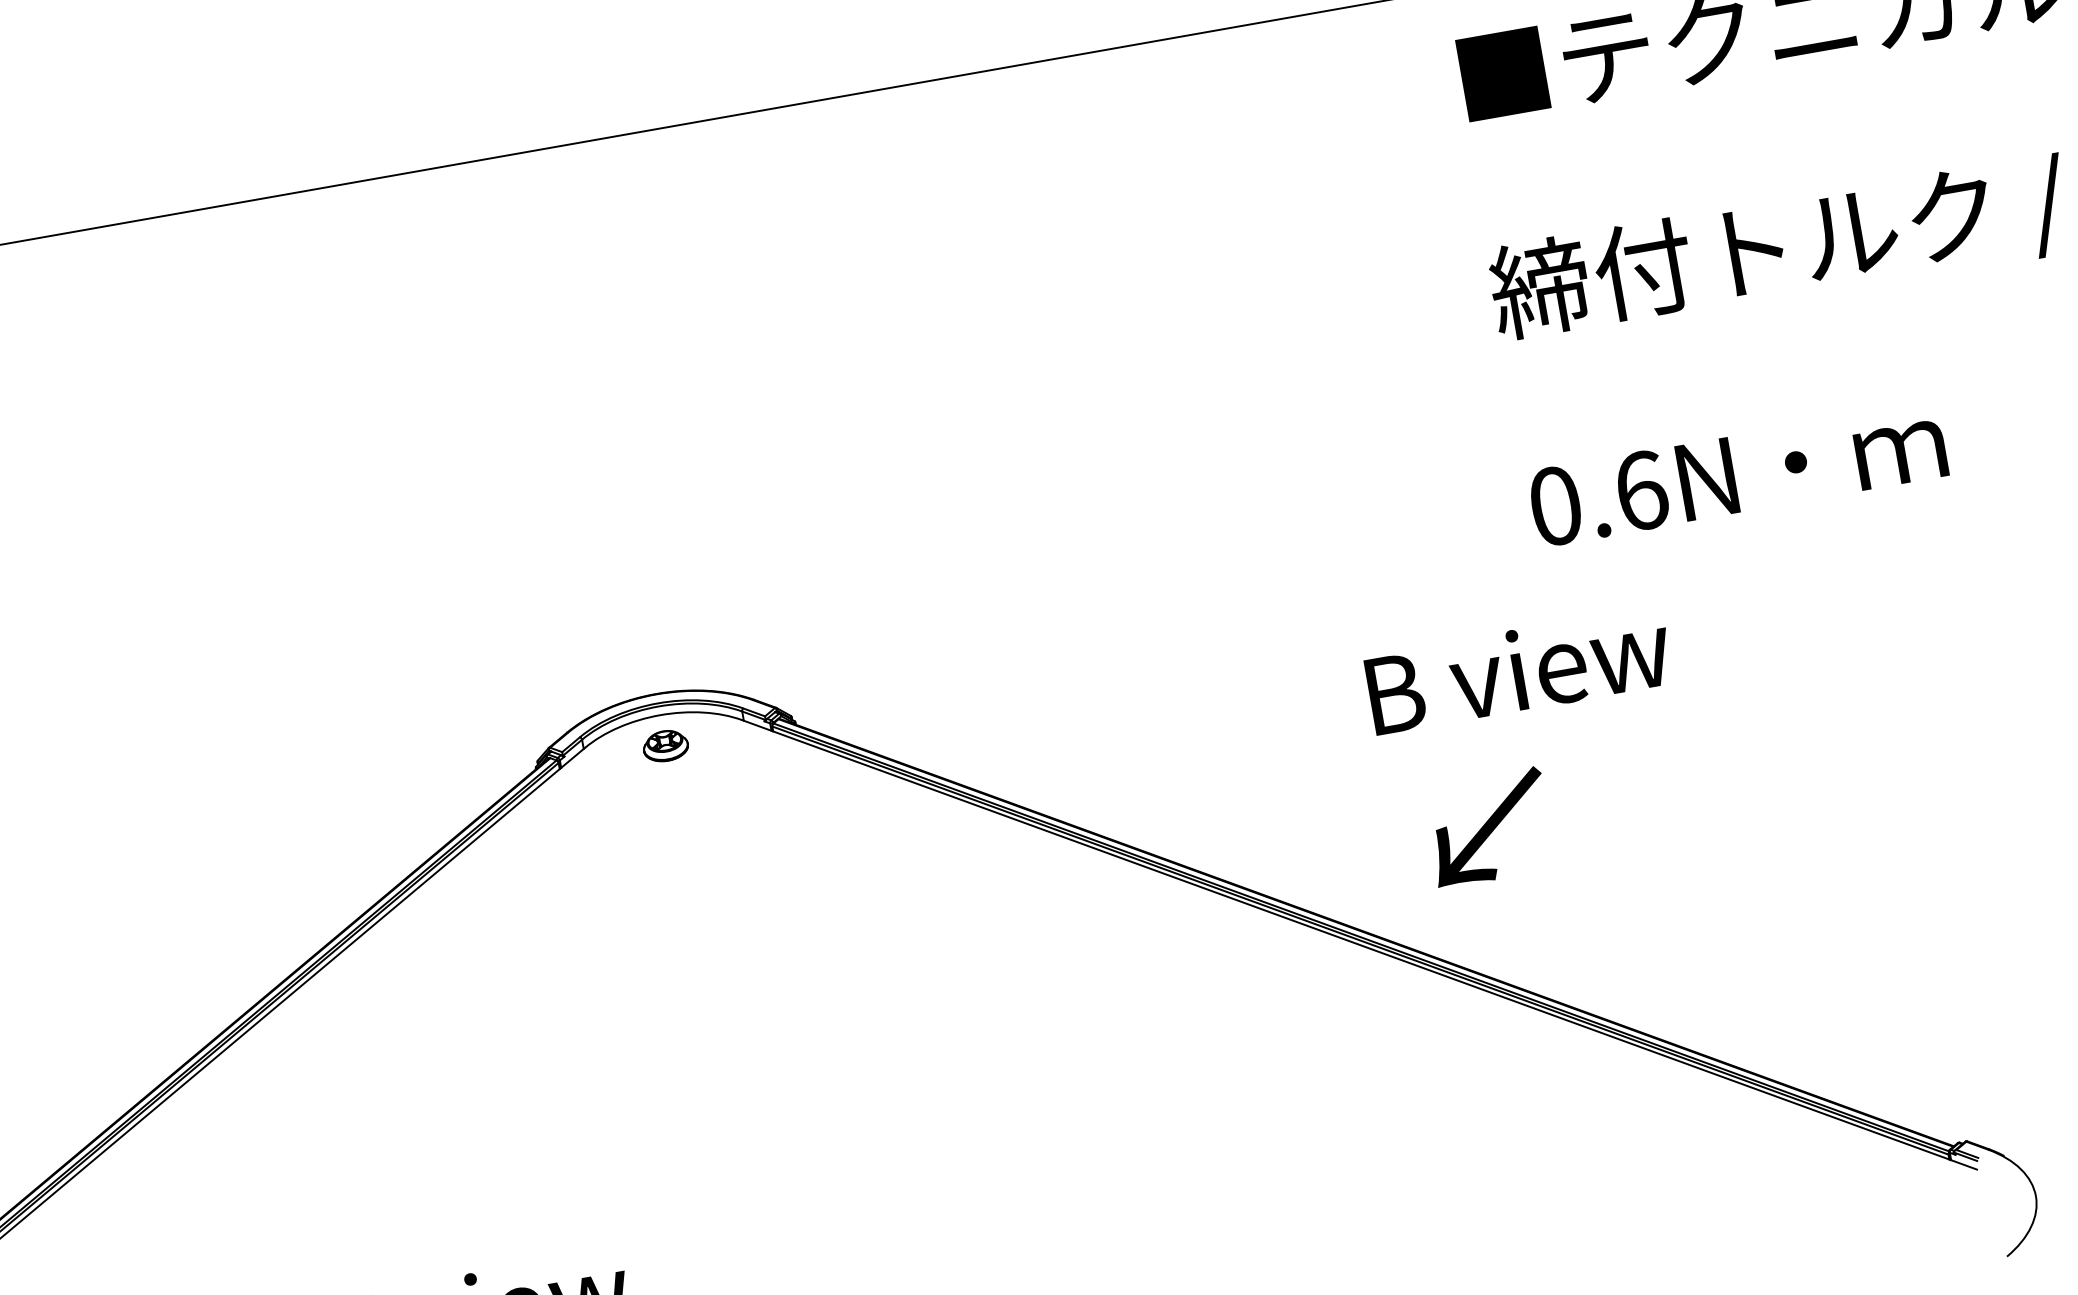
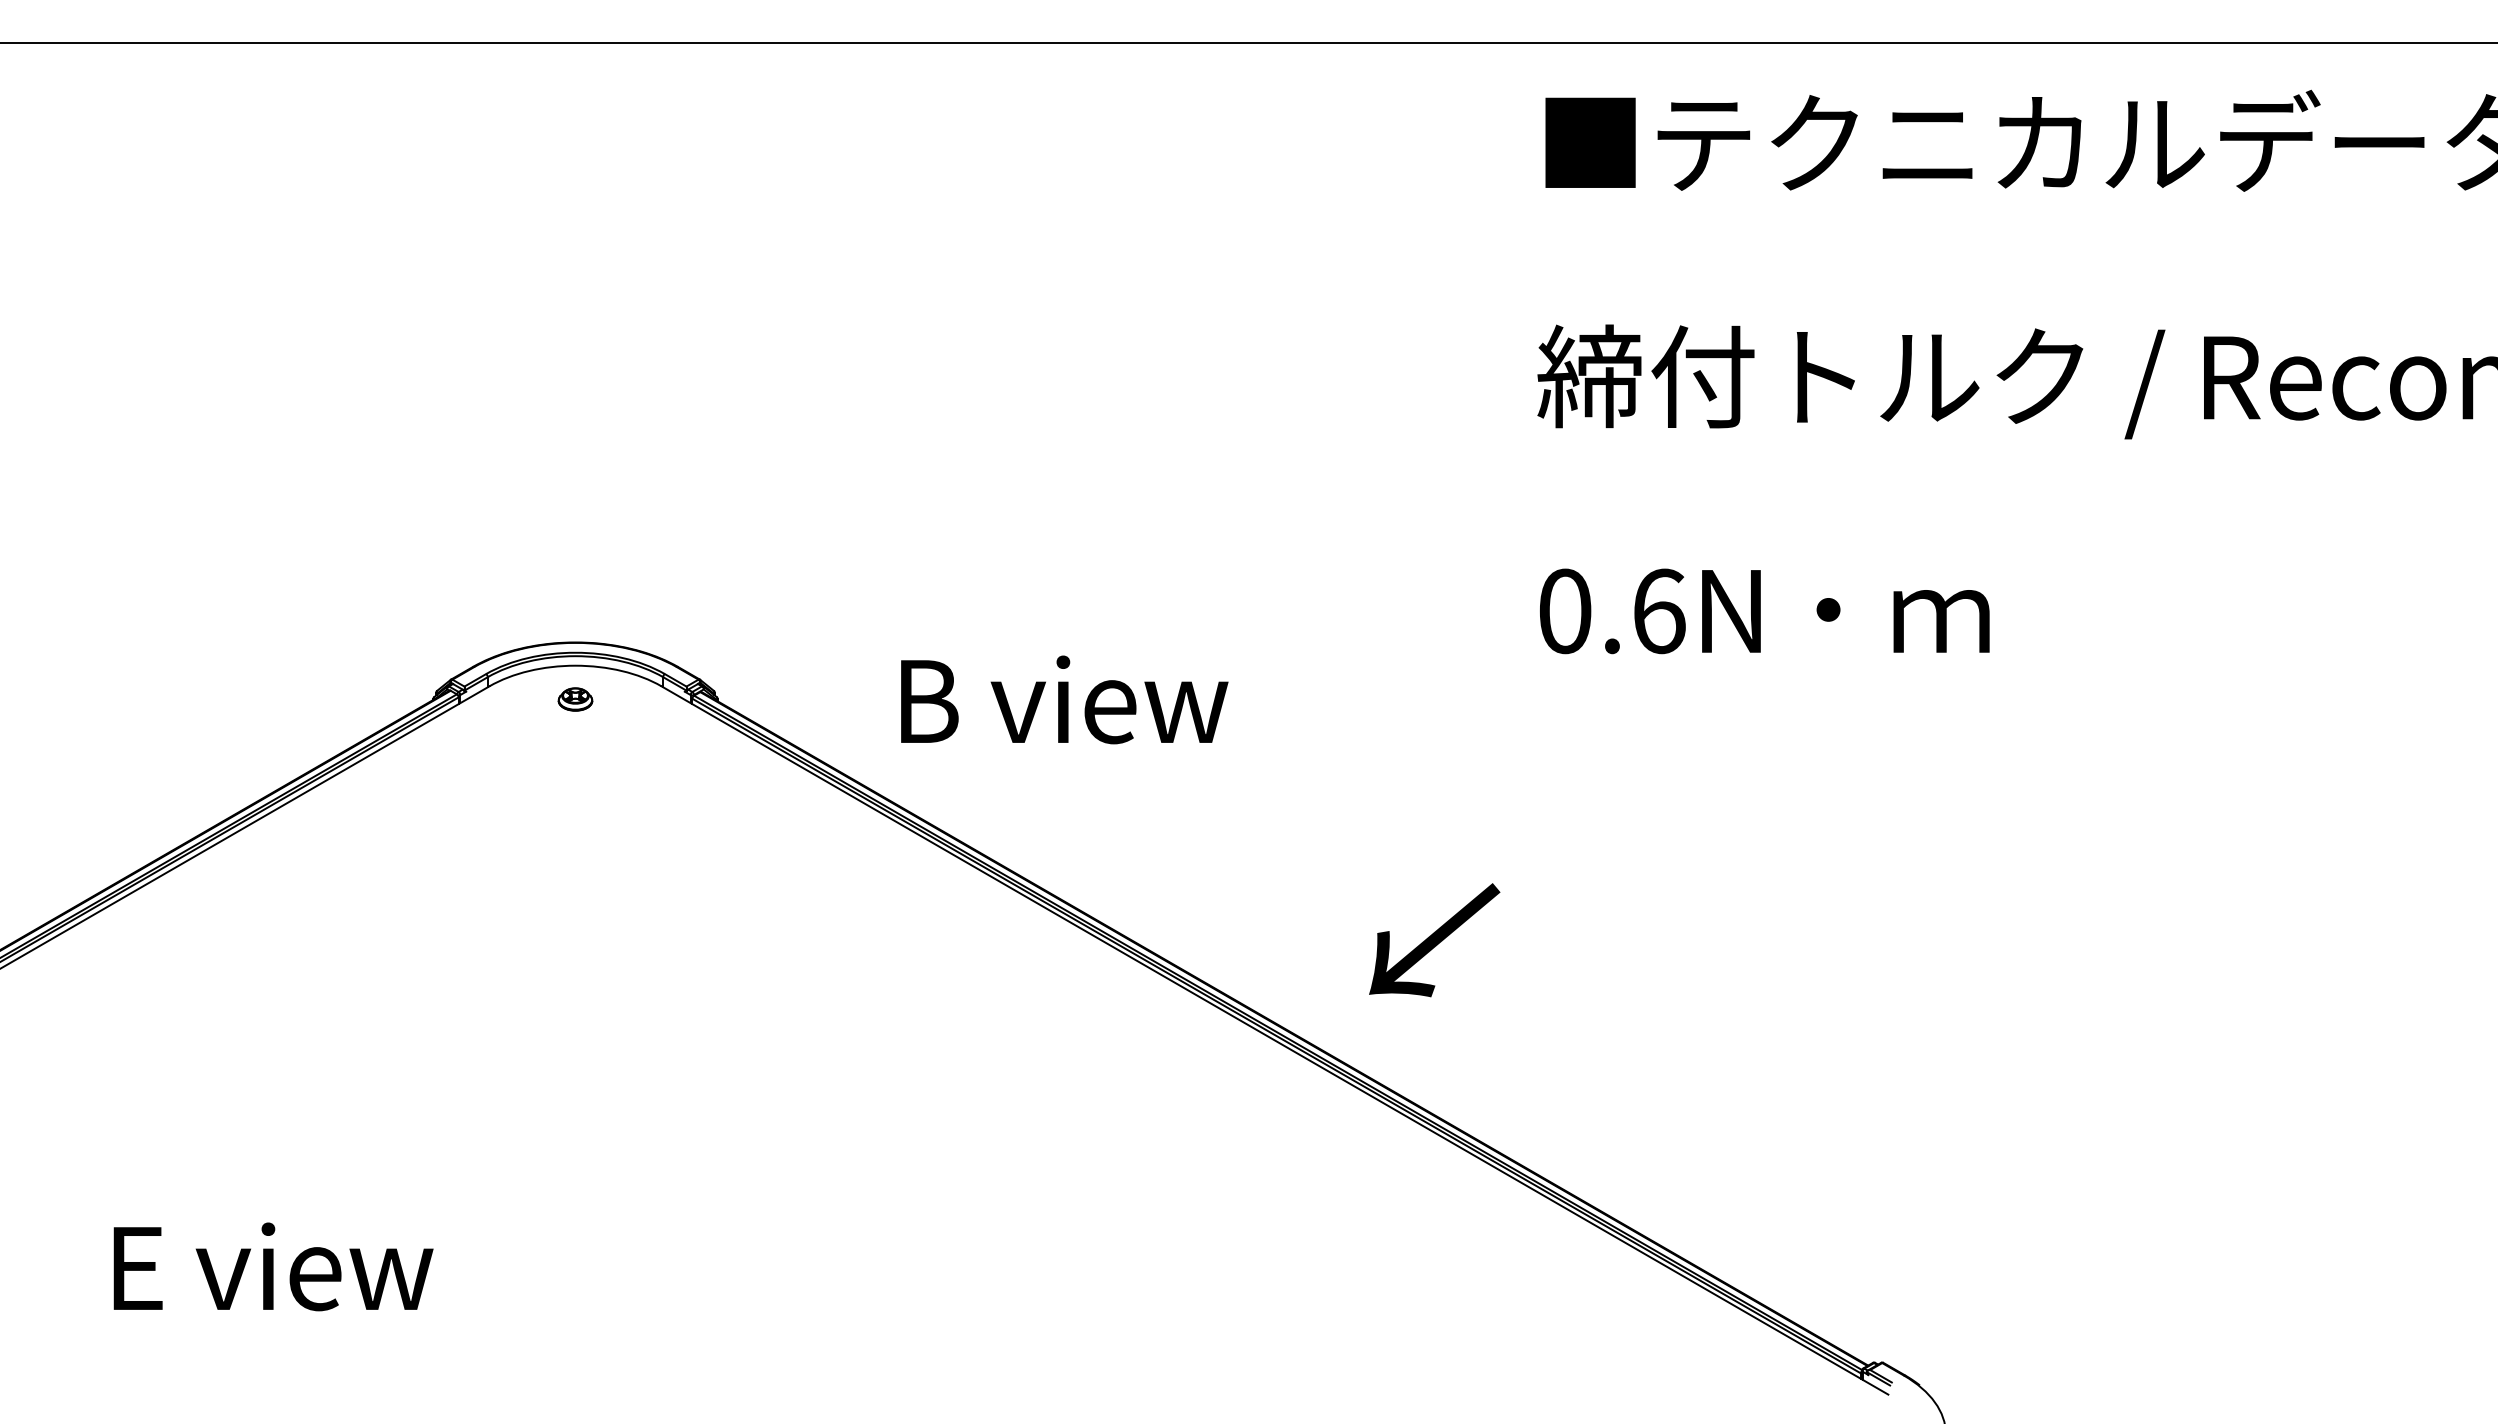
text: (1518, 670) -> (1064, 699), moved
part: (665, 746) -> (575, 699), size x0.7

